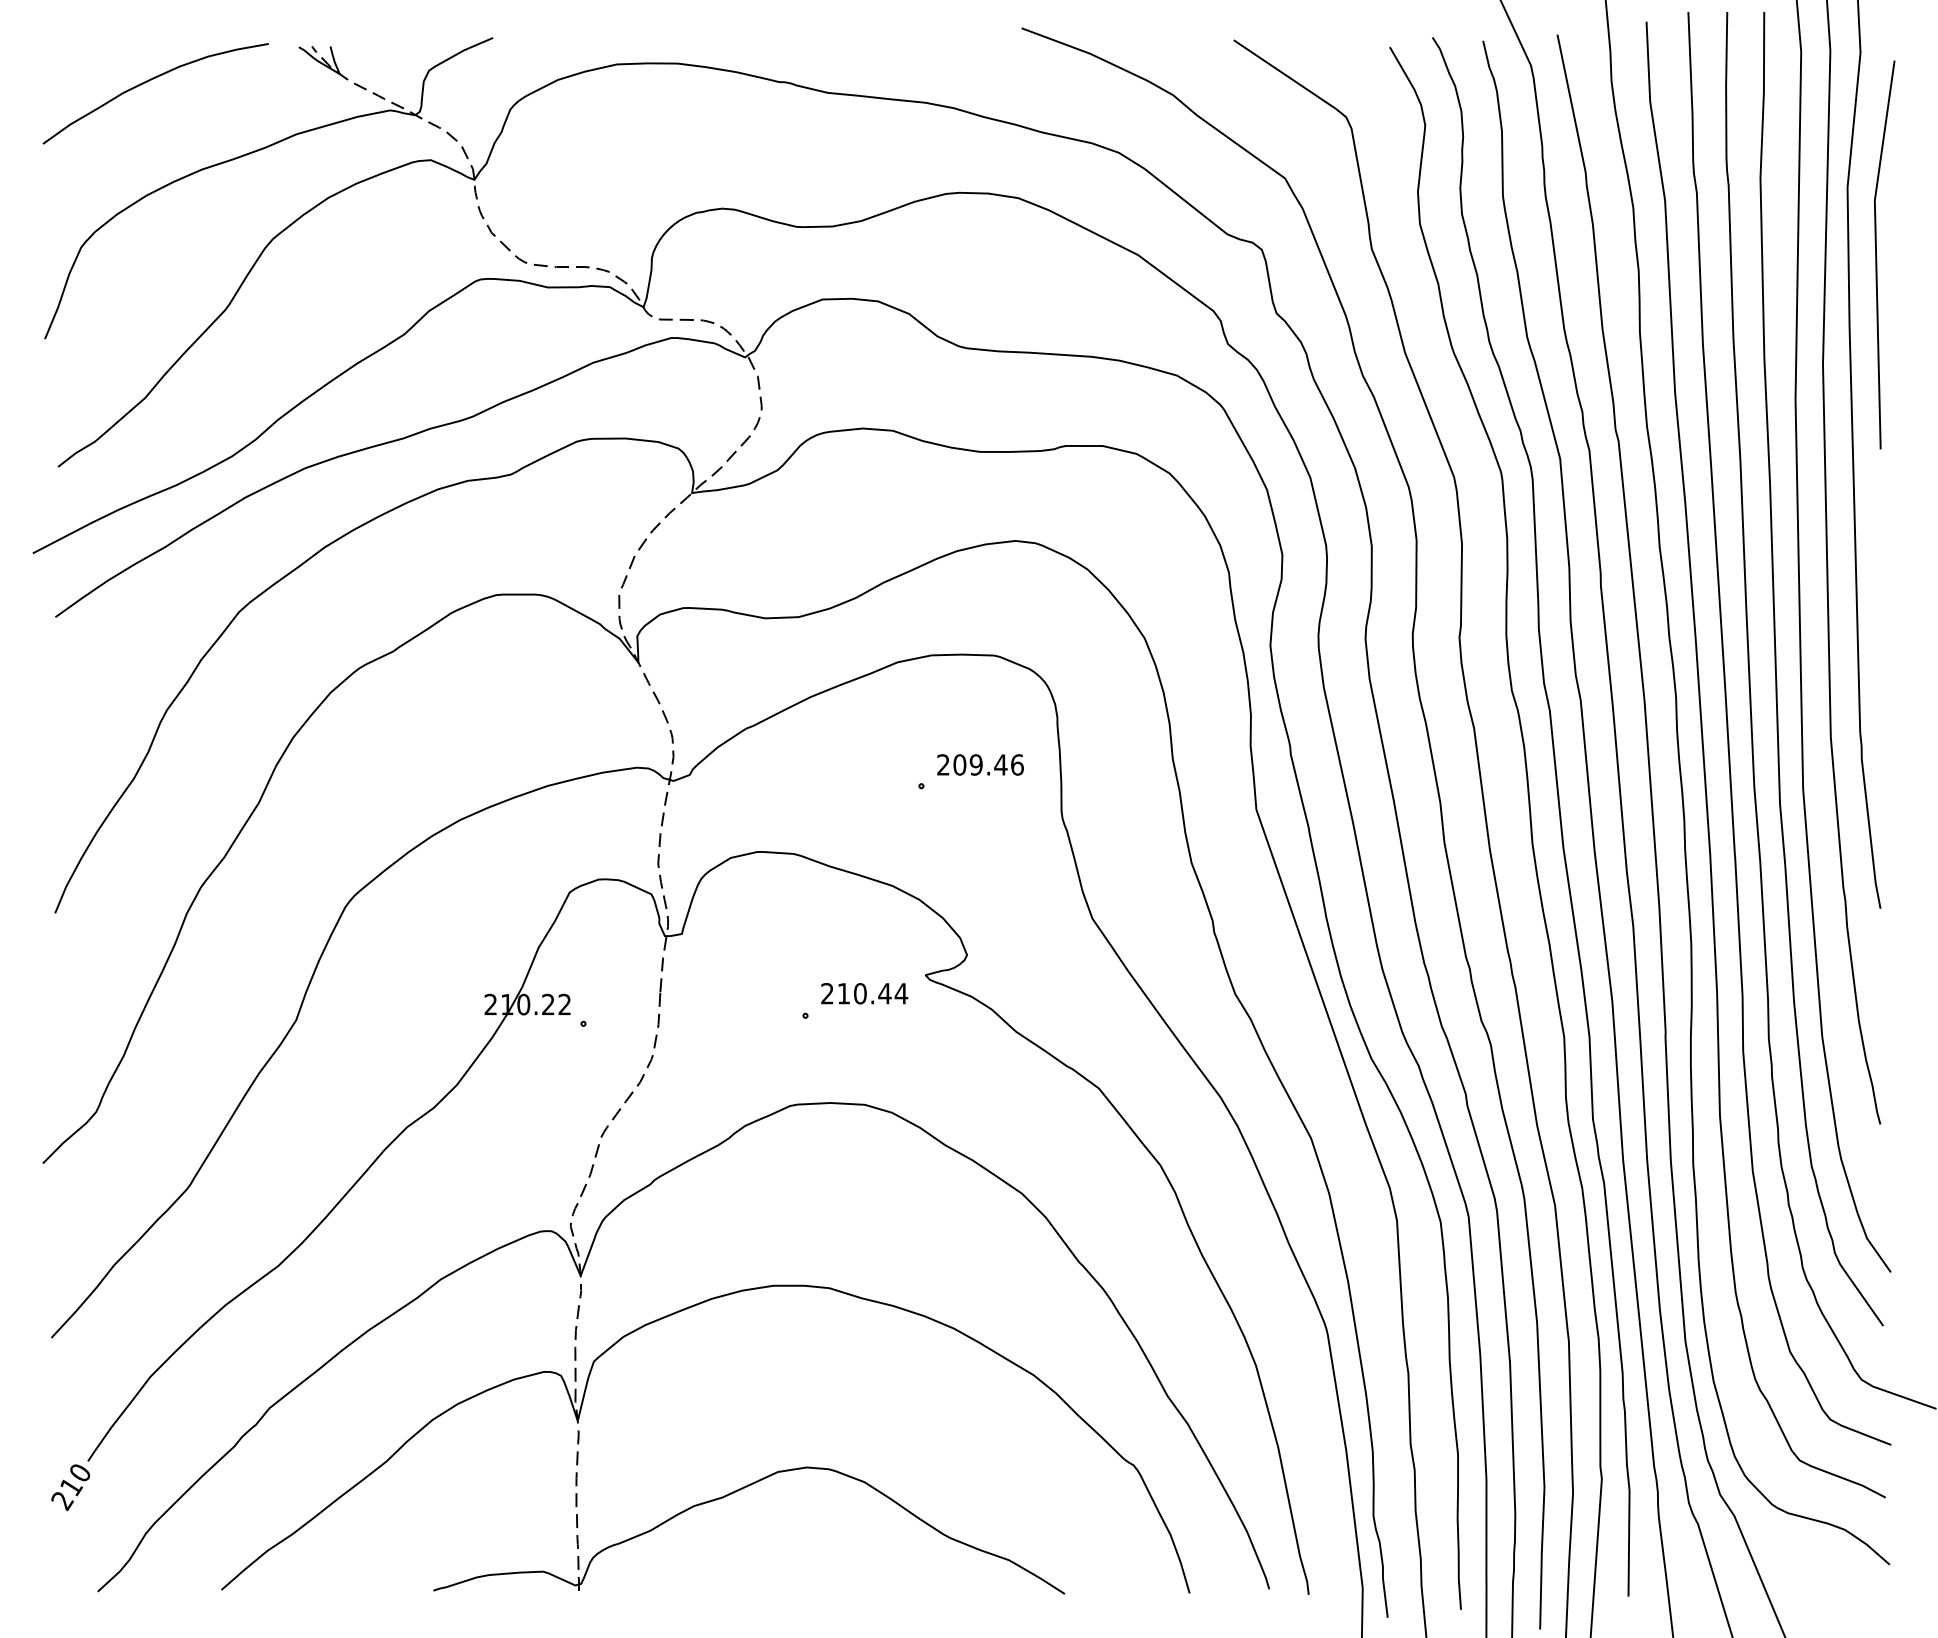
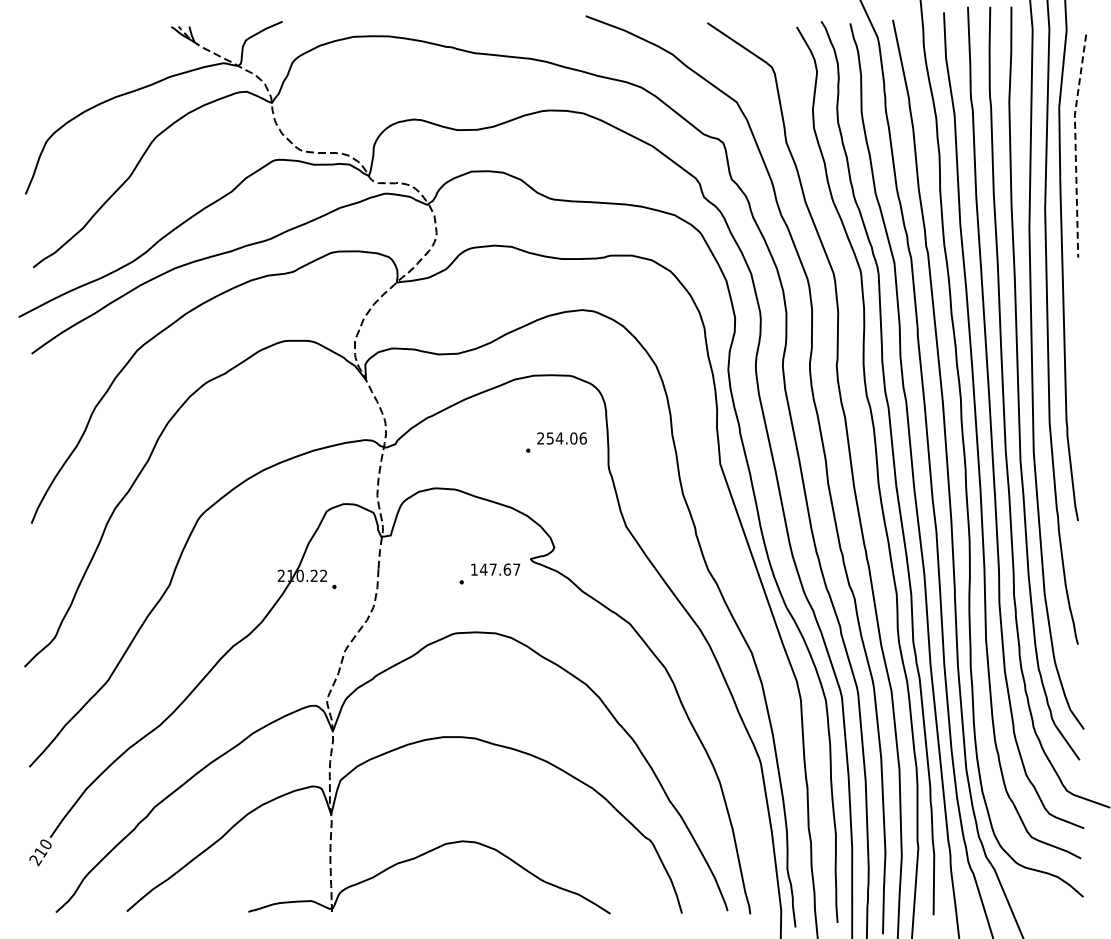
curve: (151, 81) -> (86, 46), removed
line: (1875, 252) -> (1075, 144), solid -> dashed
text: (979, 764) -> (561, 438), 209.46 -> 254.06
text: (864, 993) -> (495, 569), 210.44 -> 147.67

